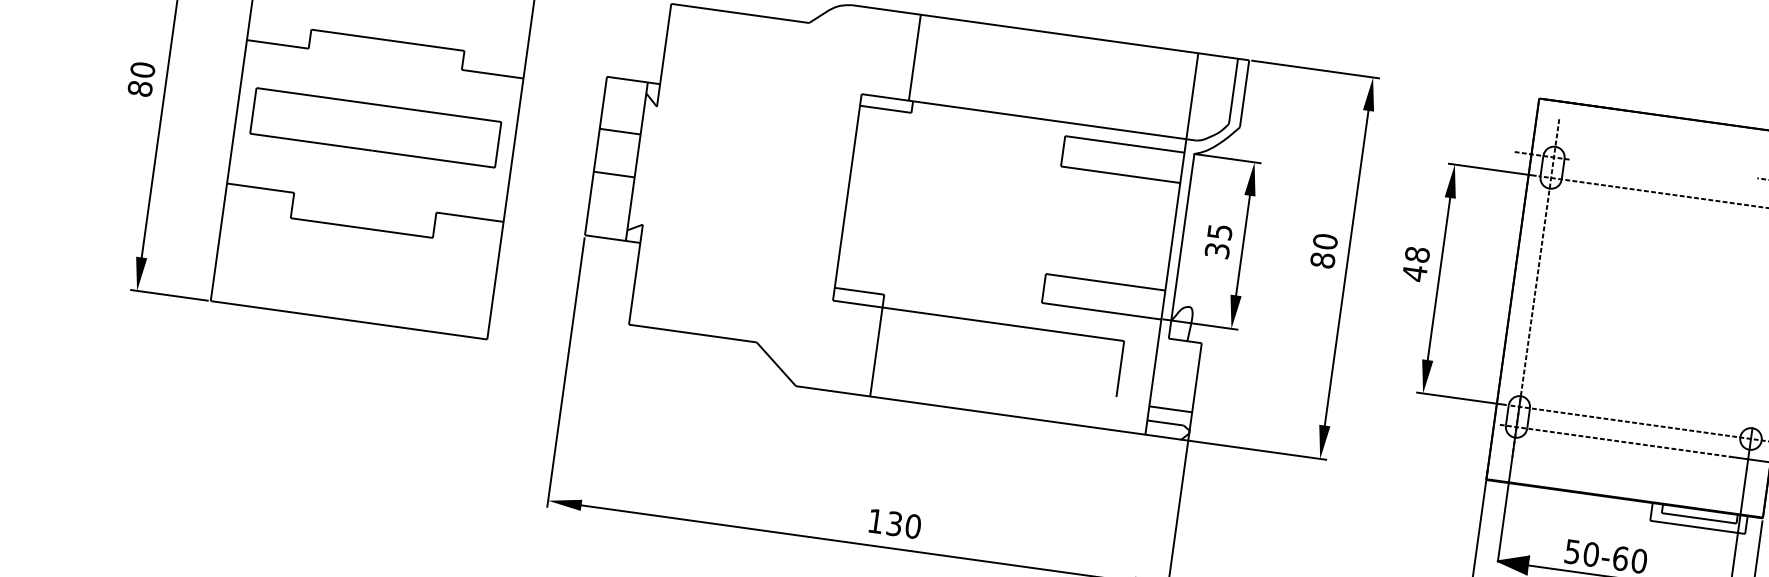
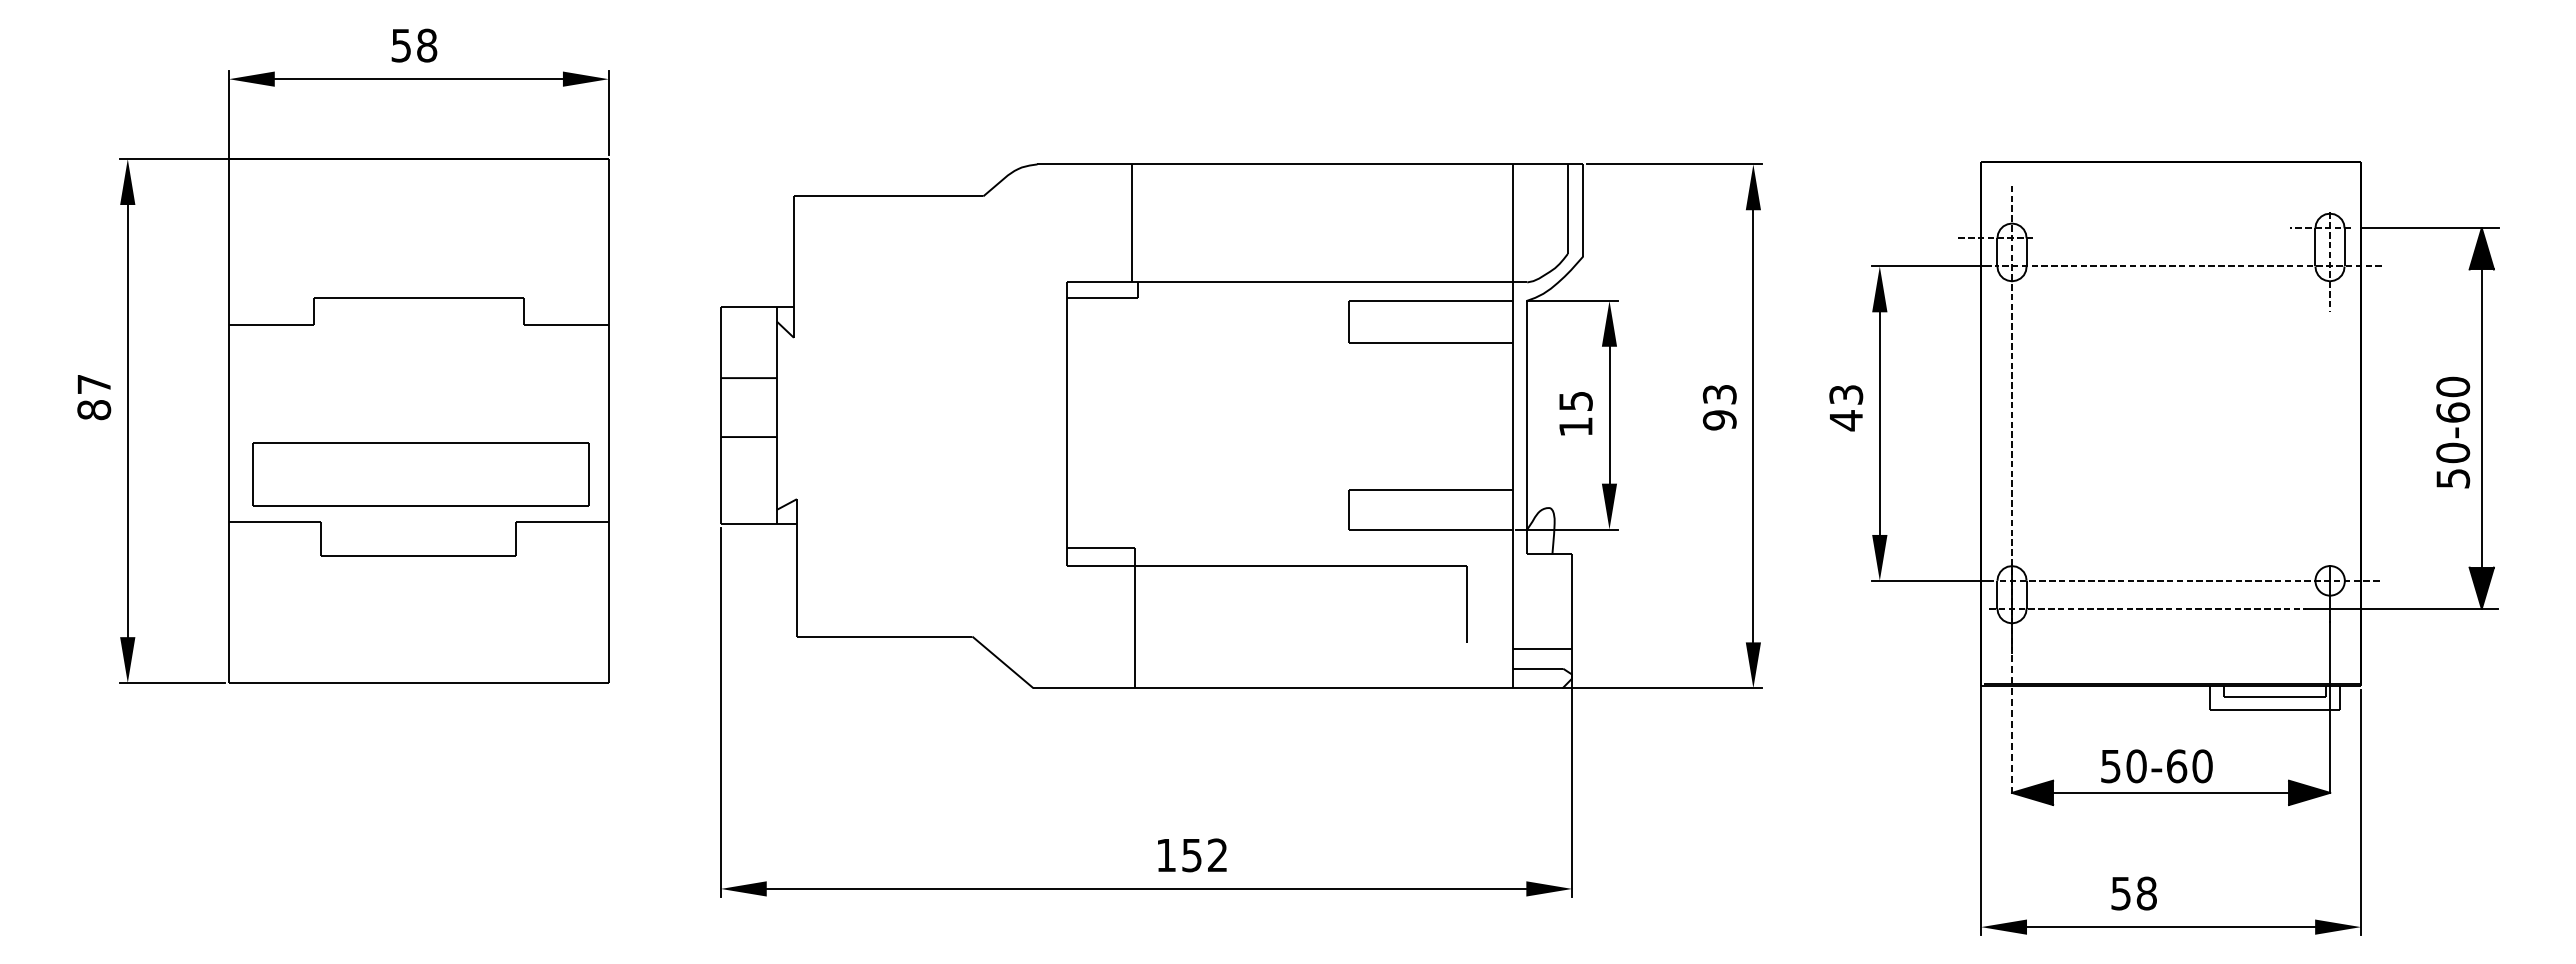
text: (143, 70) -> (94, 384), 80 -> 87
part: (375, 127) -> (420, 474), moved
text: (1217, 250) -> (1575, 426), 35 -> 15
text: (1323, 251) -> (1719, 407), 80 -> 93
text: (1417, 254) -> (1846, 394), 48 -> 43
line: (1505, 511) -> (2012, 724), solid -> dashed
text: (904, 525) -> (1205, 855), 130 -> 152

